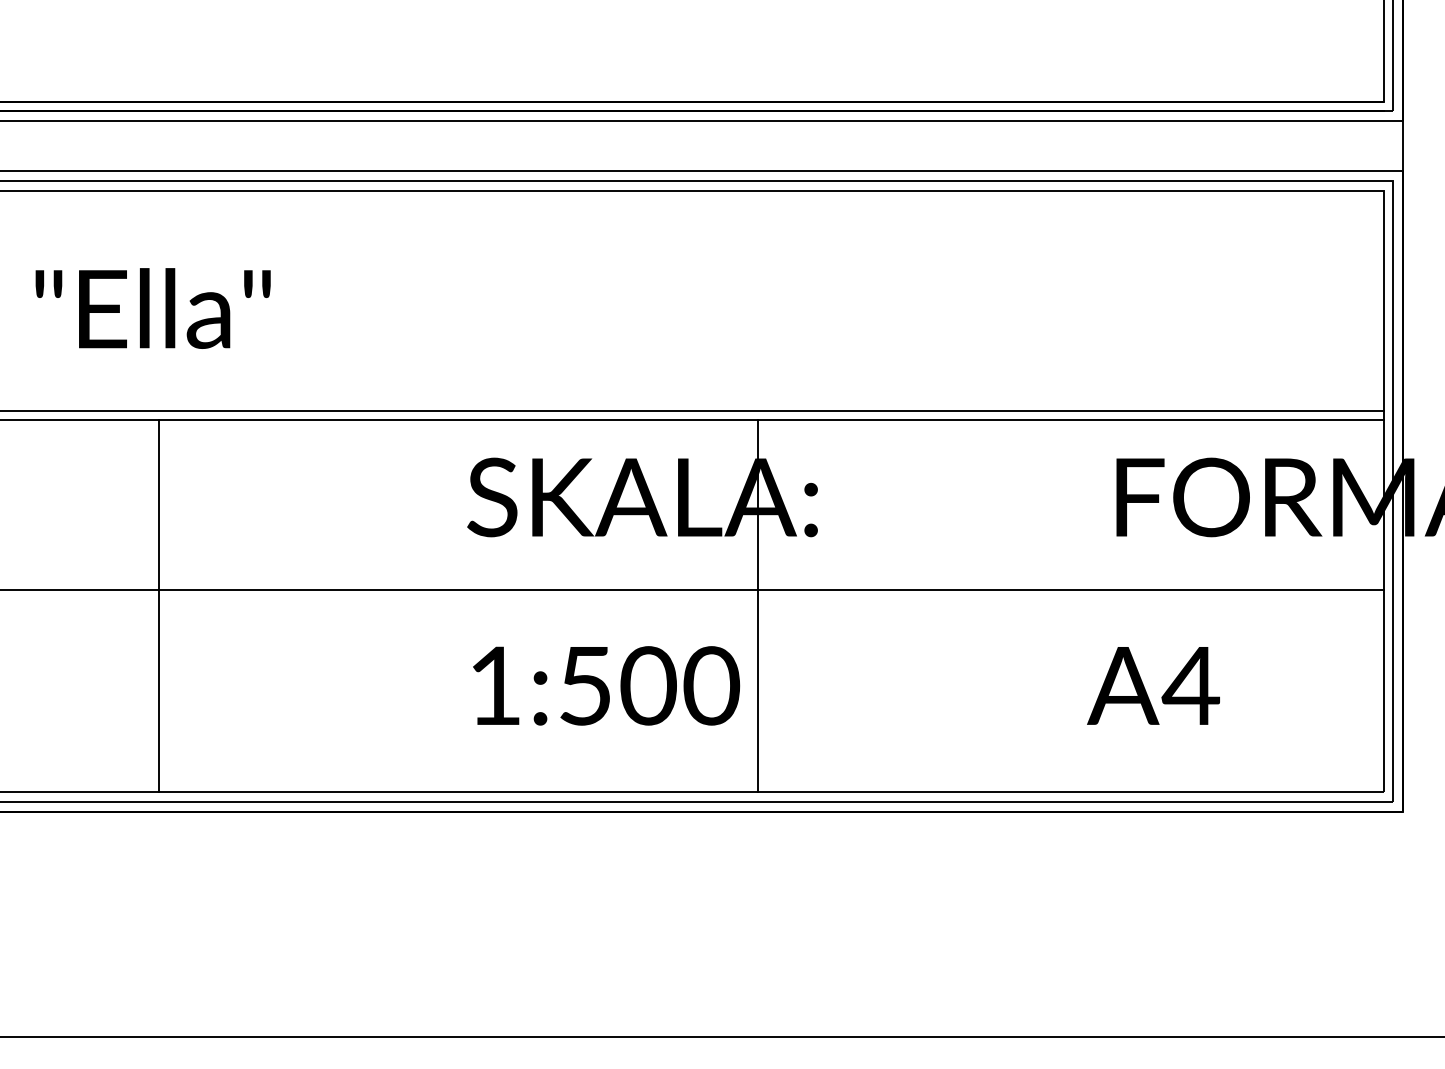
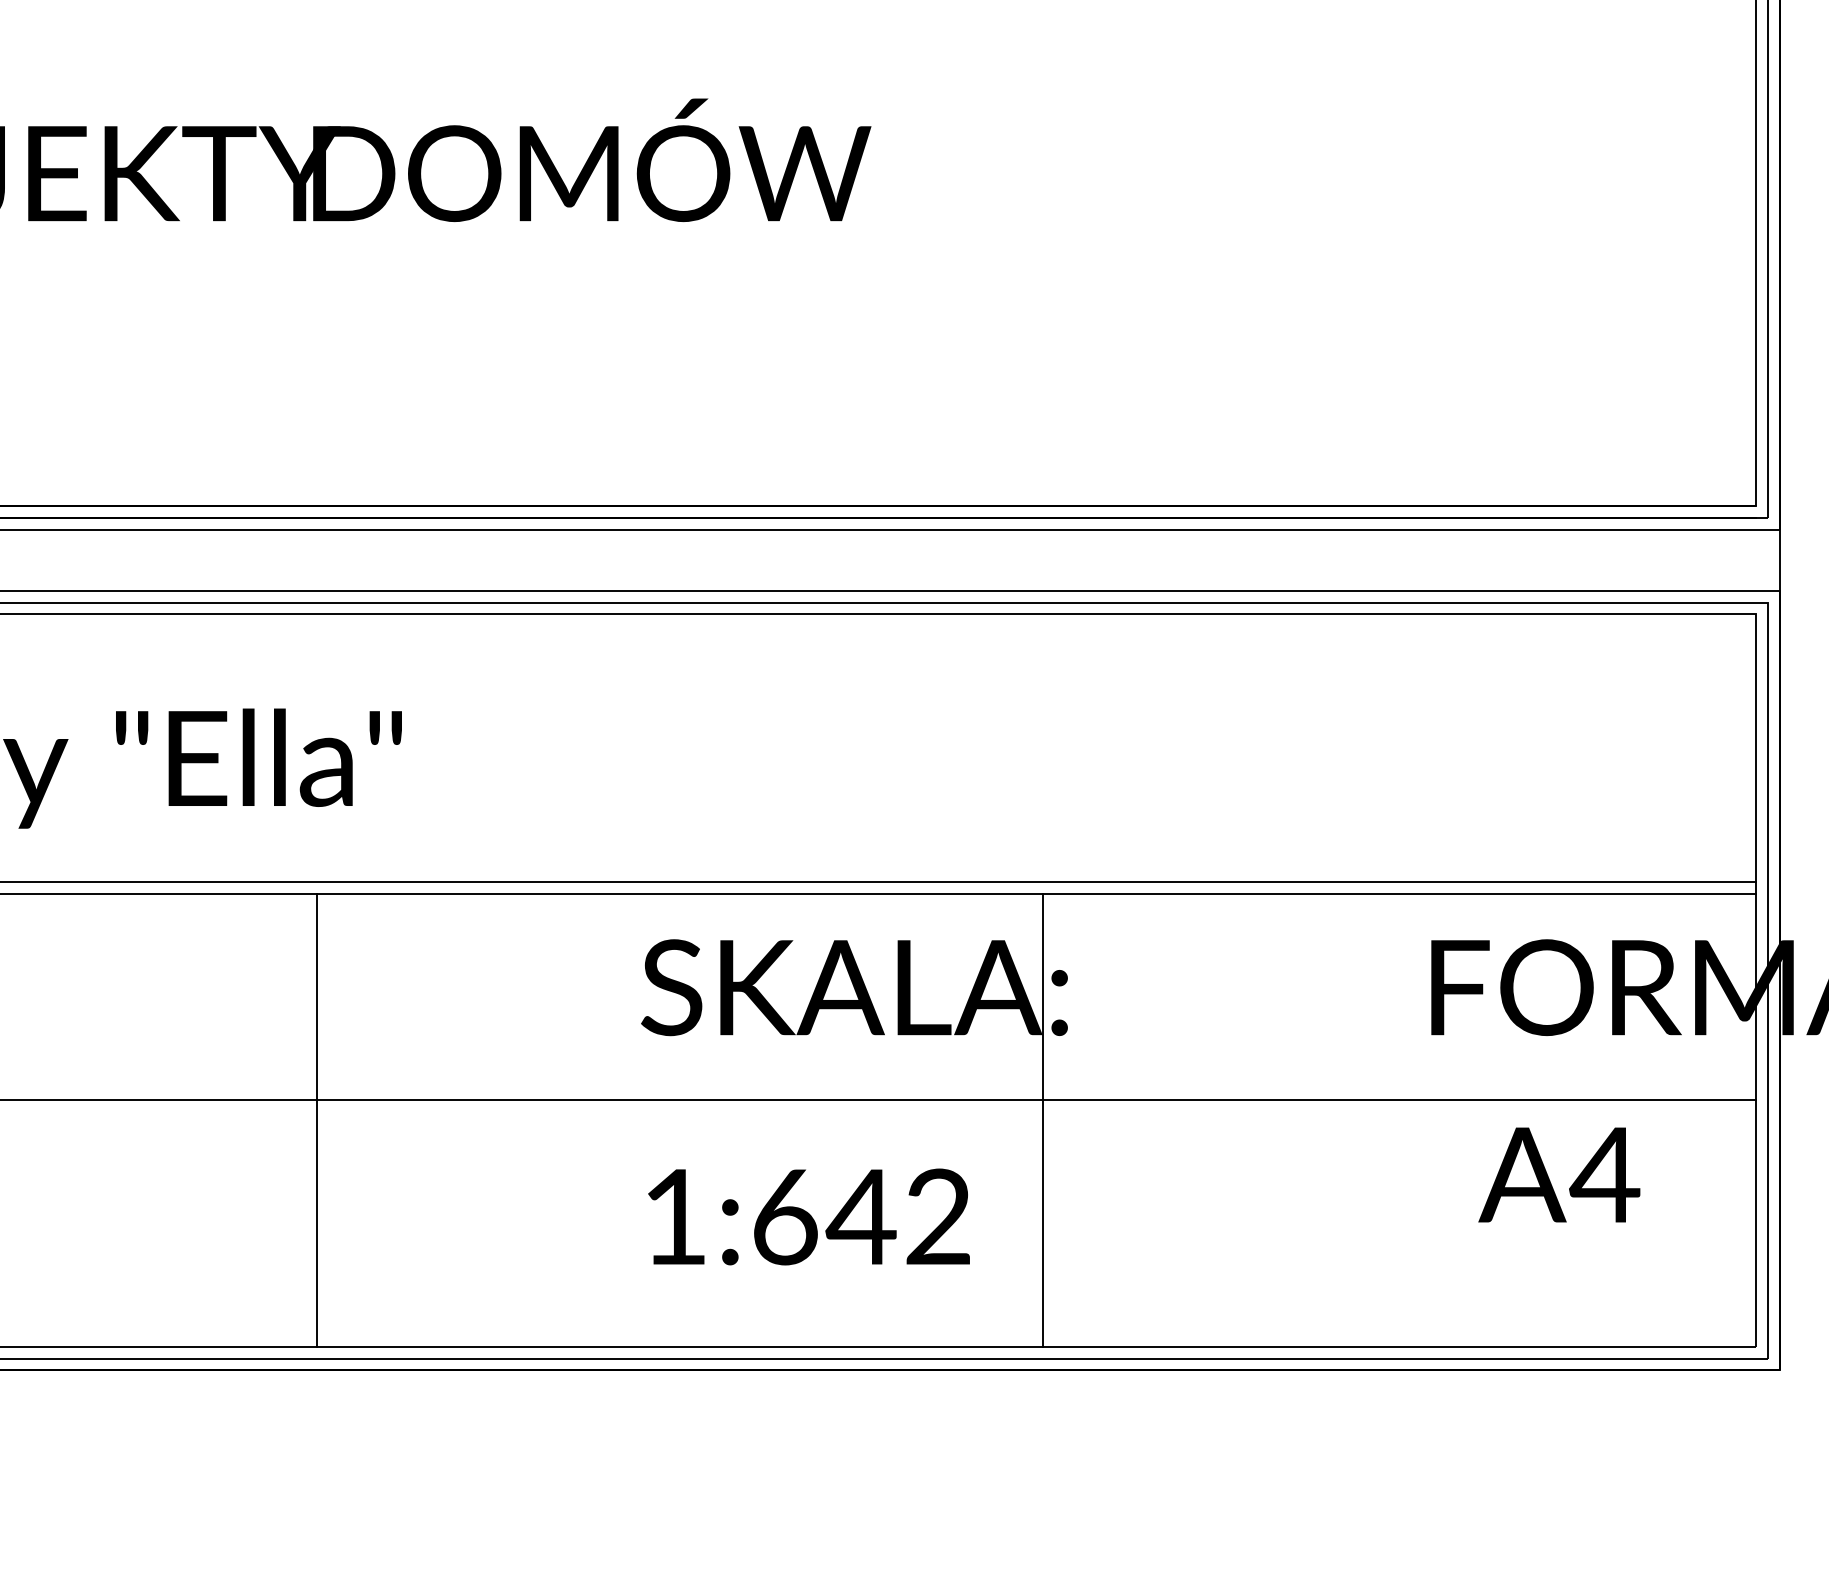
line: (159, 605) -> (317, 1119), moved
line: (758, 605) -> (1043, 1119), moved
text: (649, 685) -> (863, 1216), 1:500 -> 1:642
text: (1153, 685) -> (1559, 1174), moved

